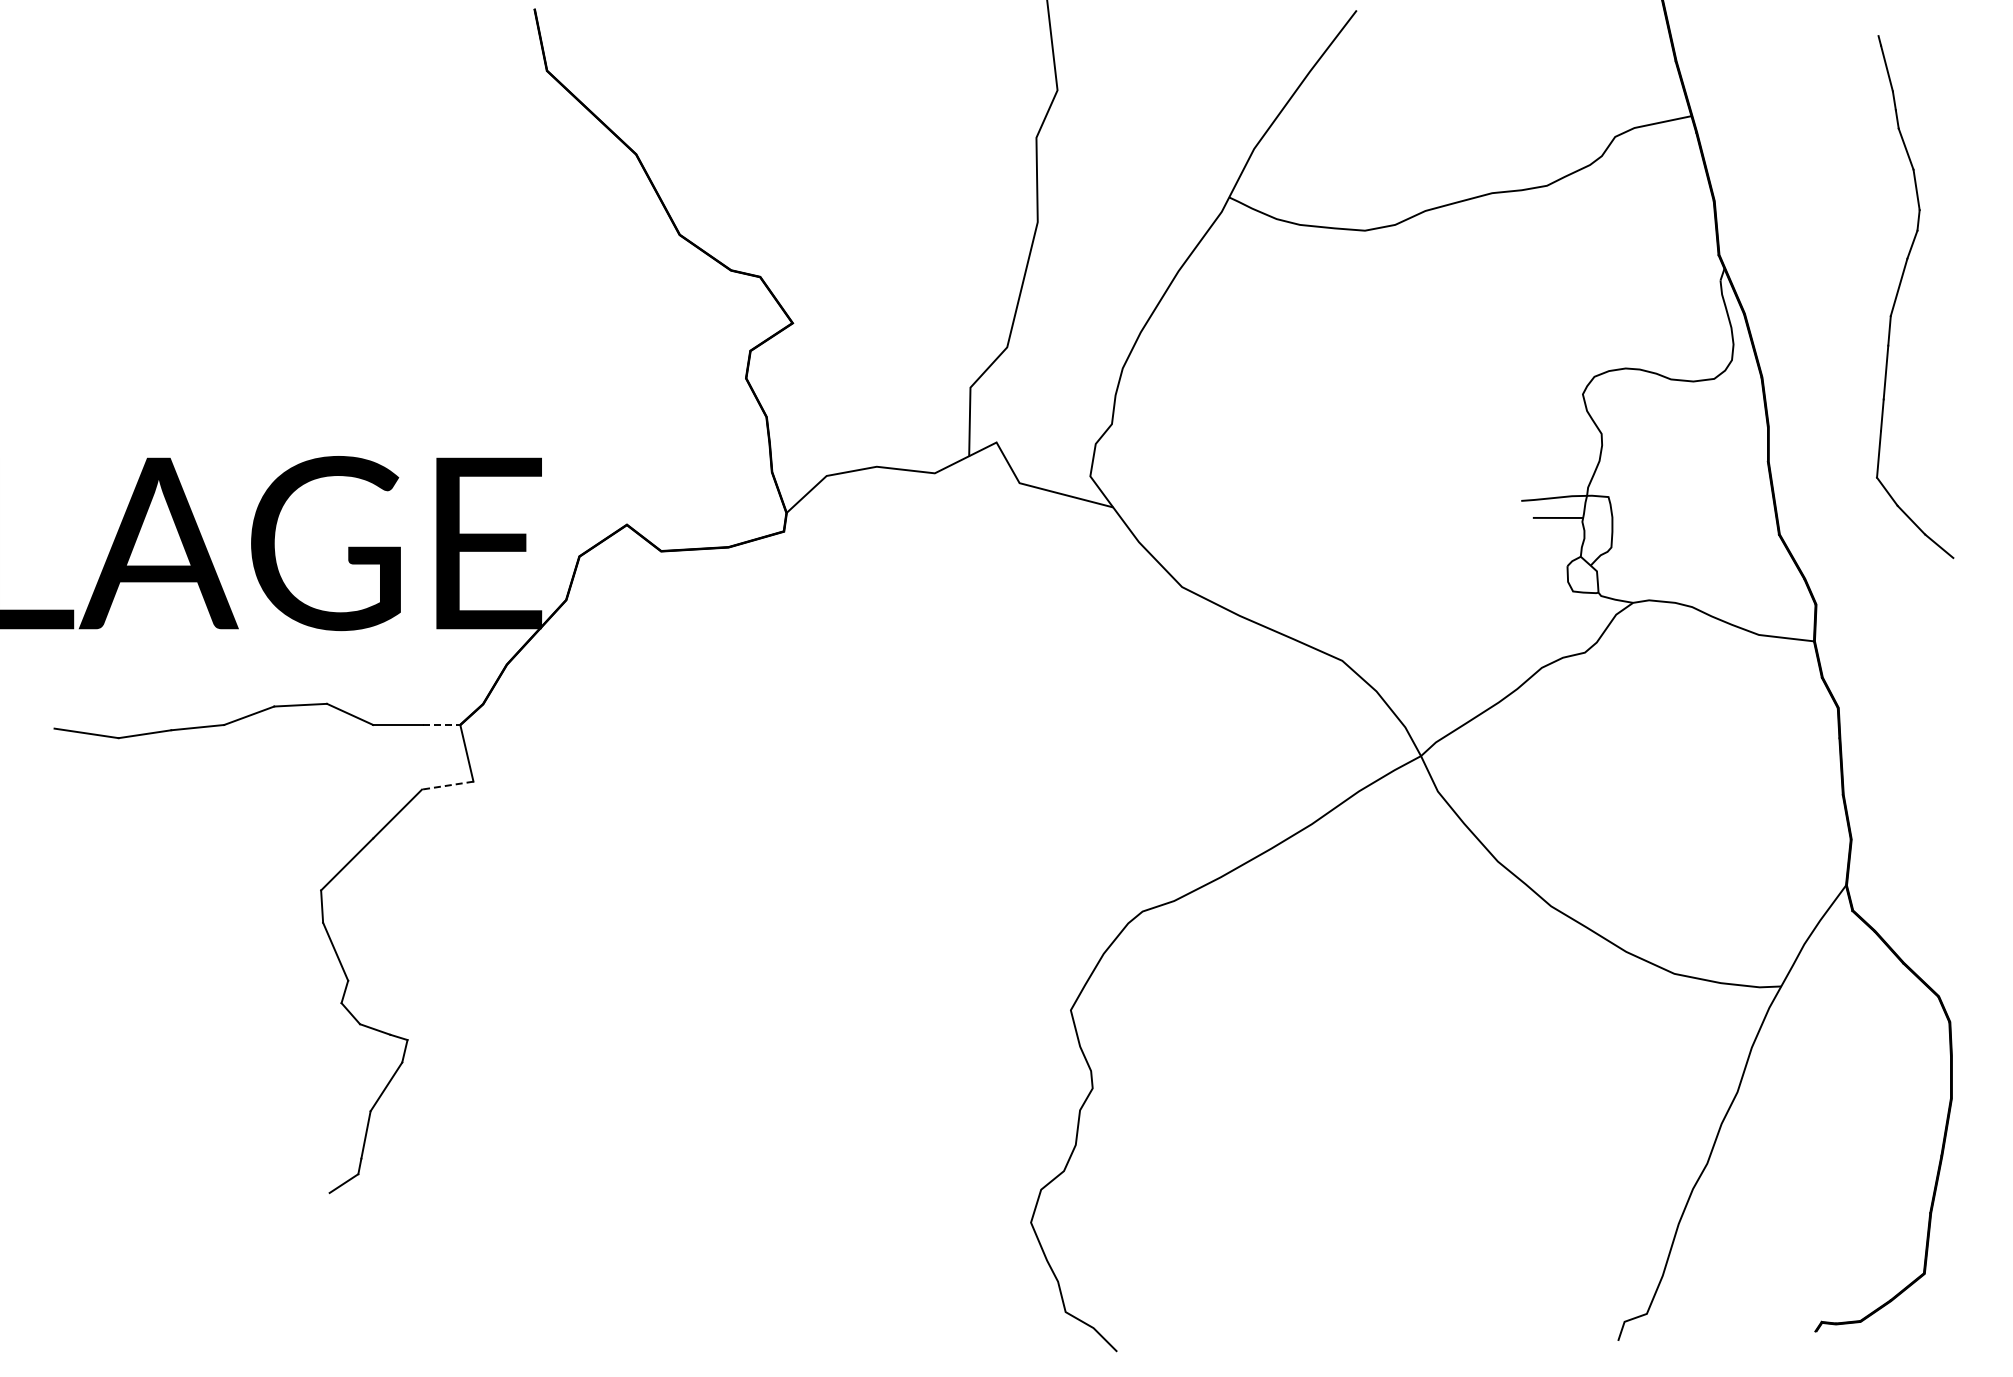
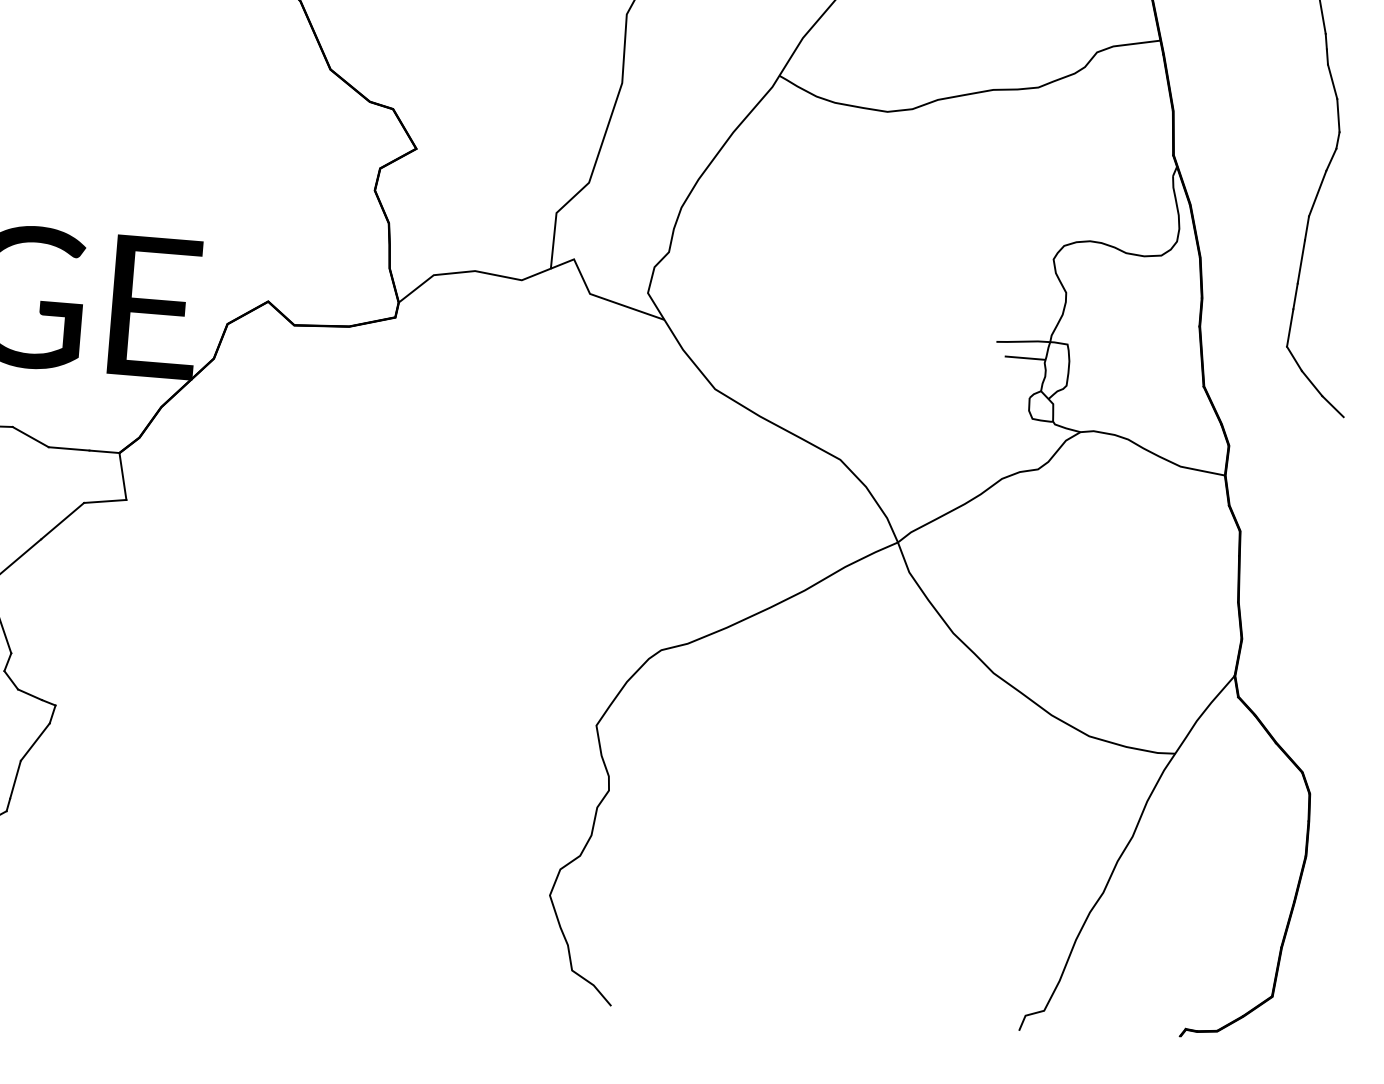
line: (442, 724) -> (105, 451), dashed -> solid
line: (447, 785) -> (105, 501), dashed -> solid

